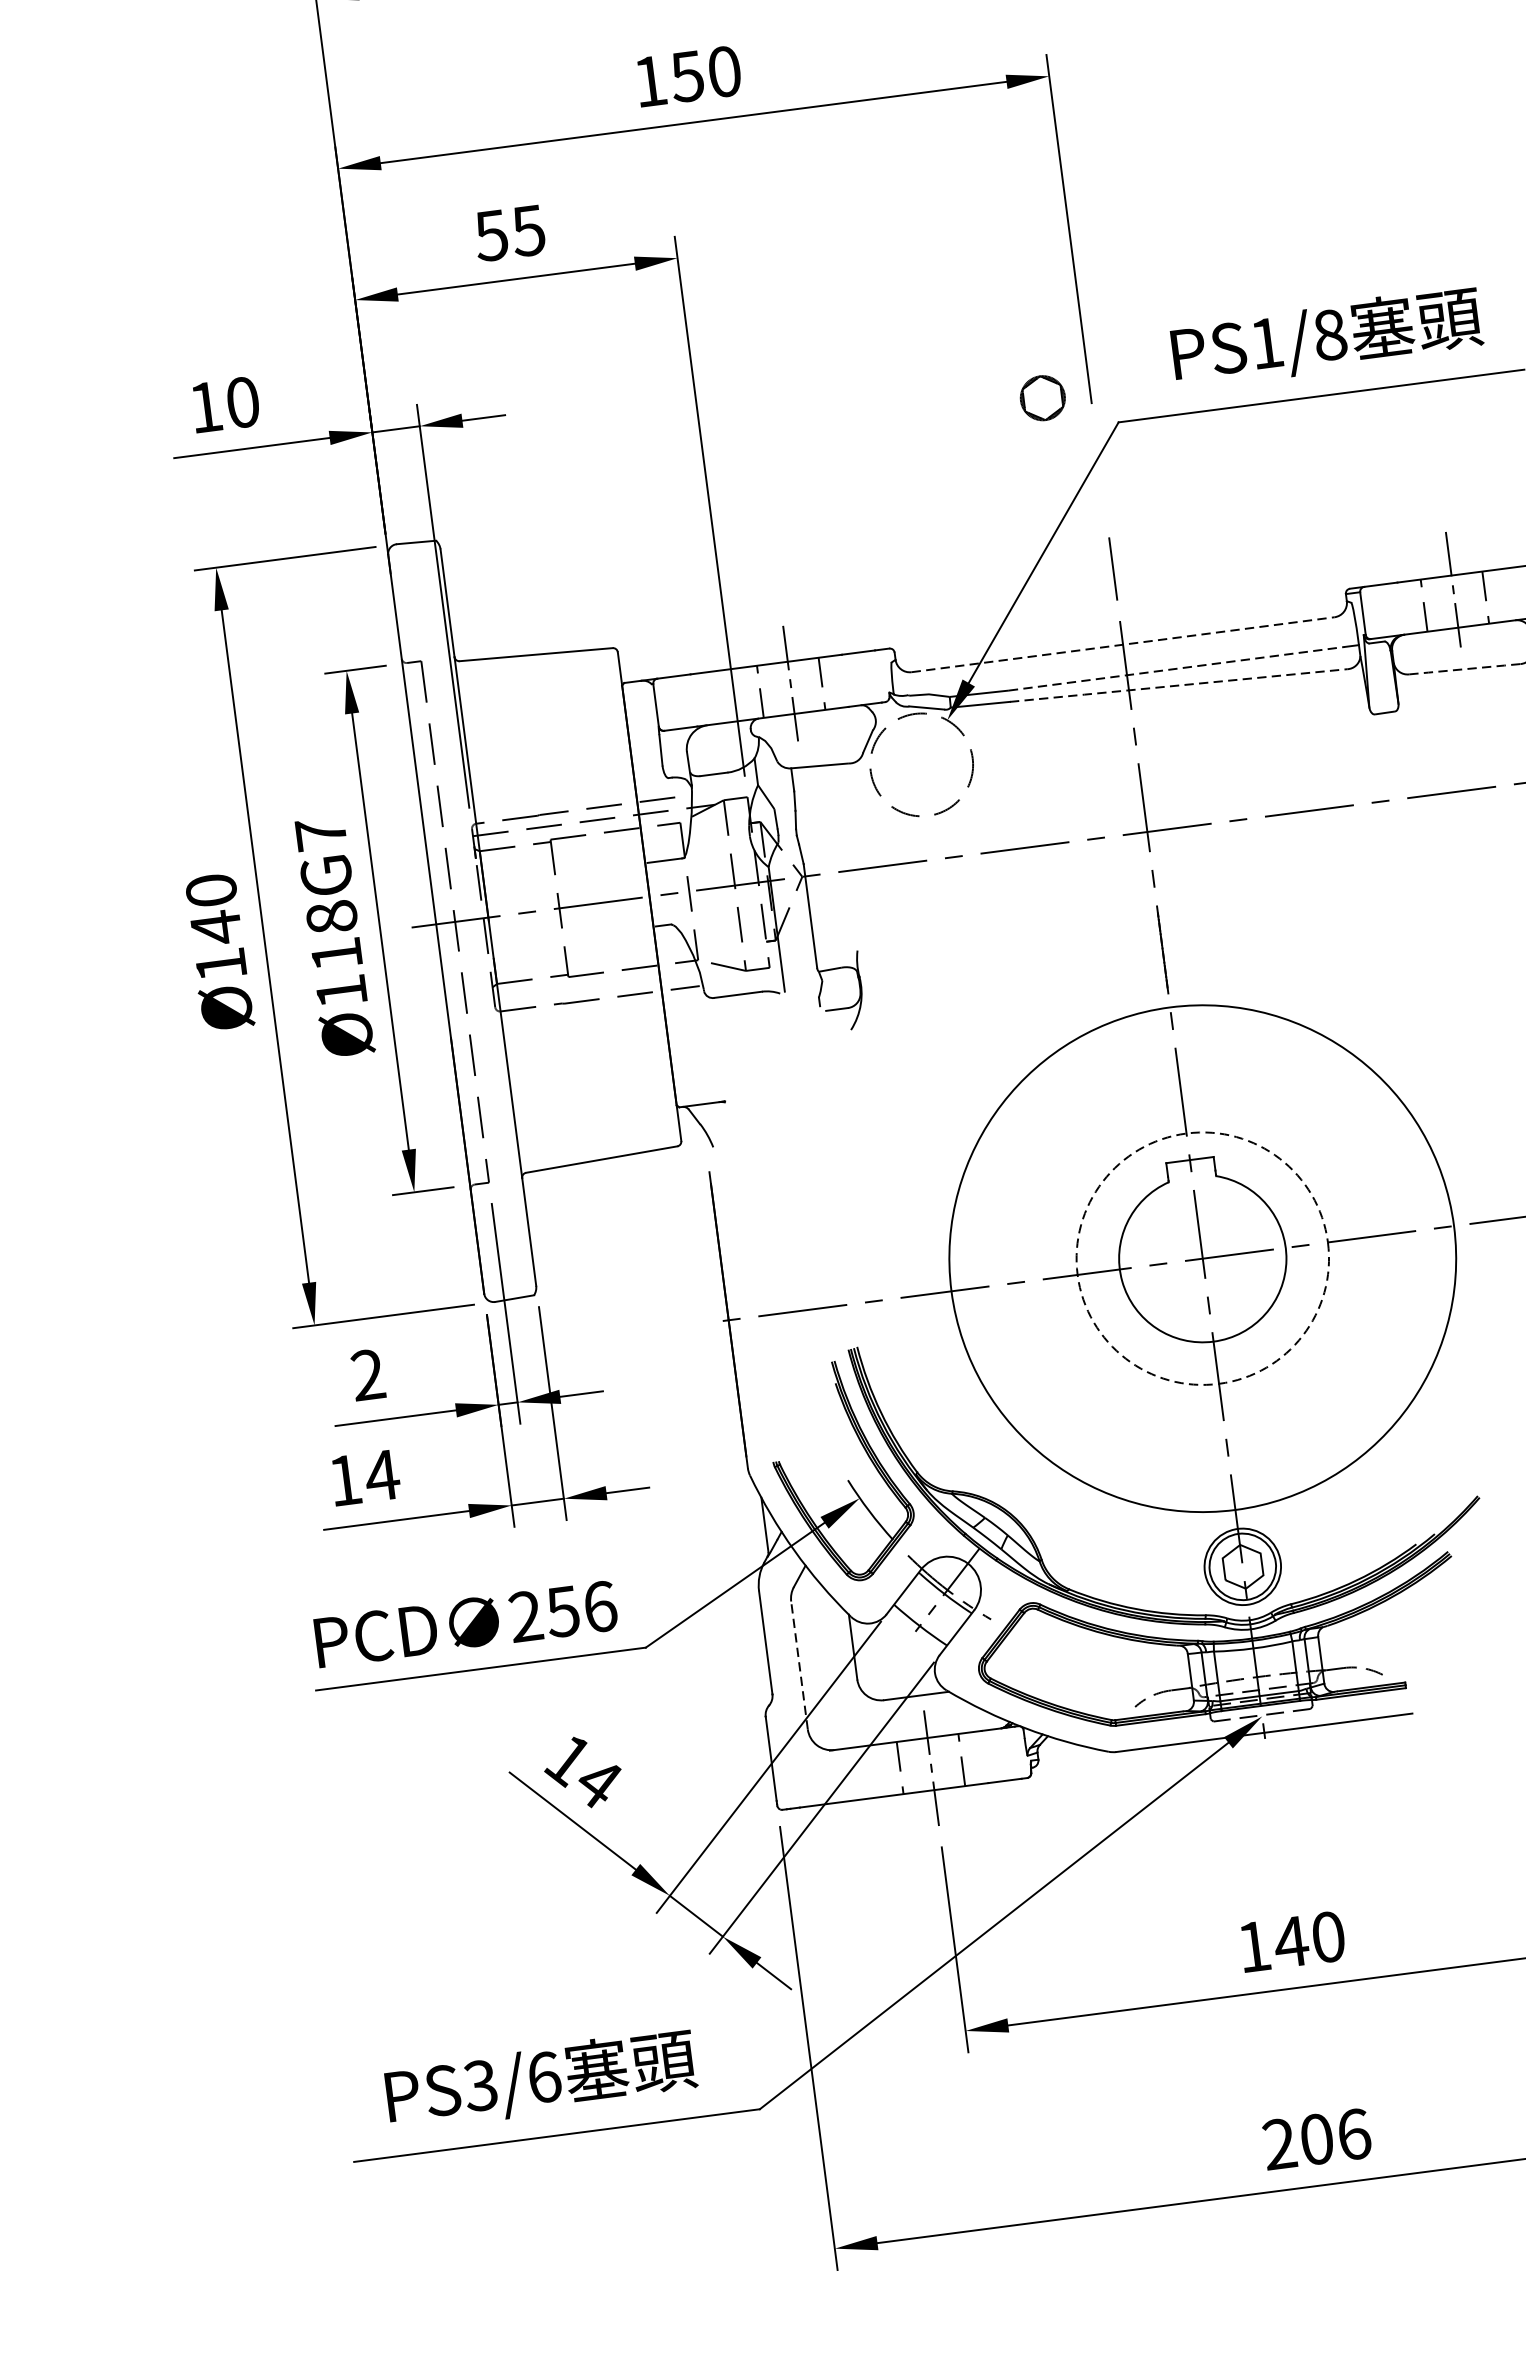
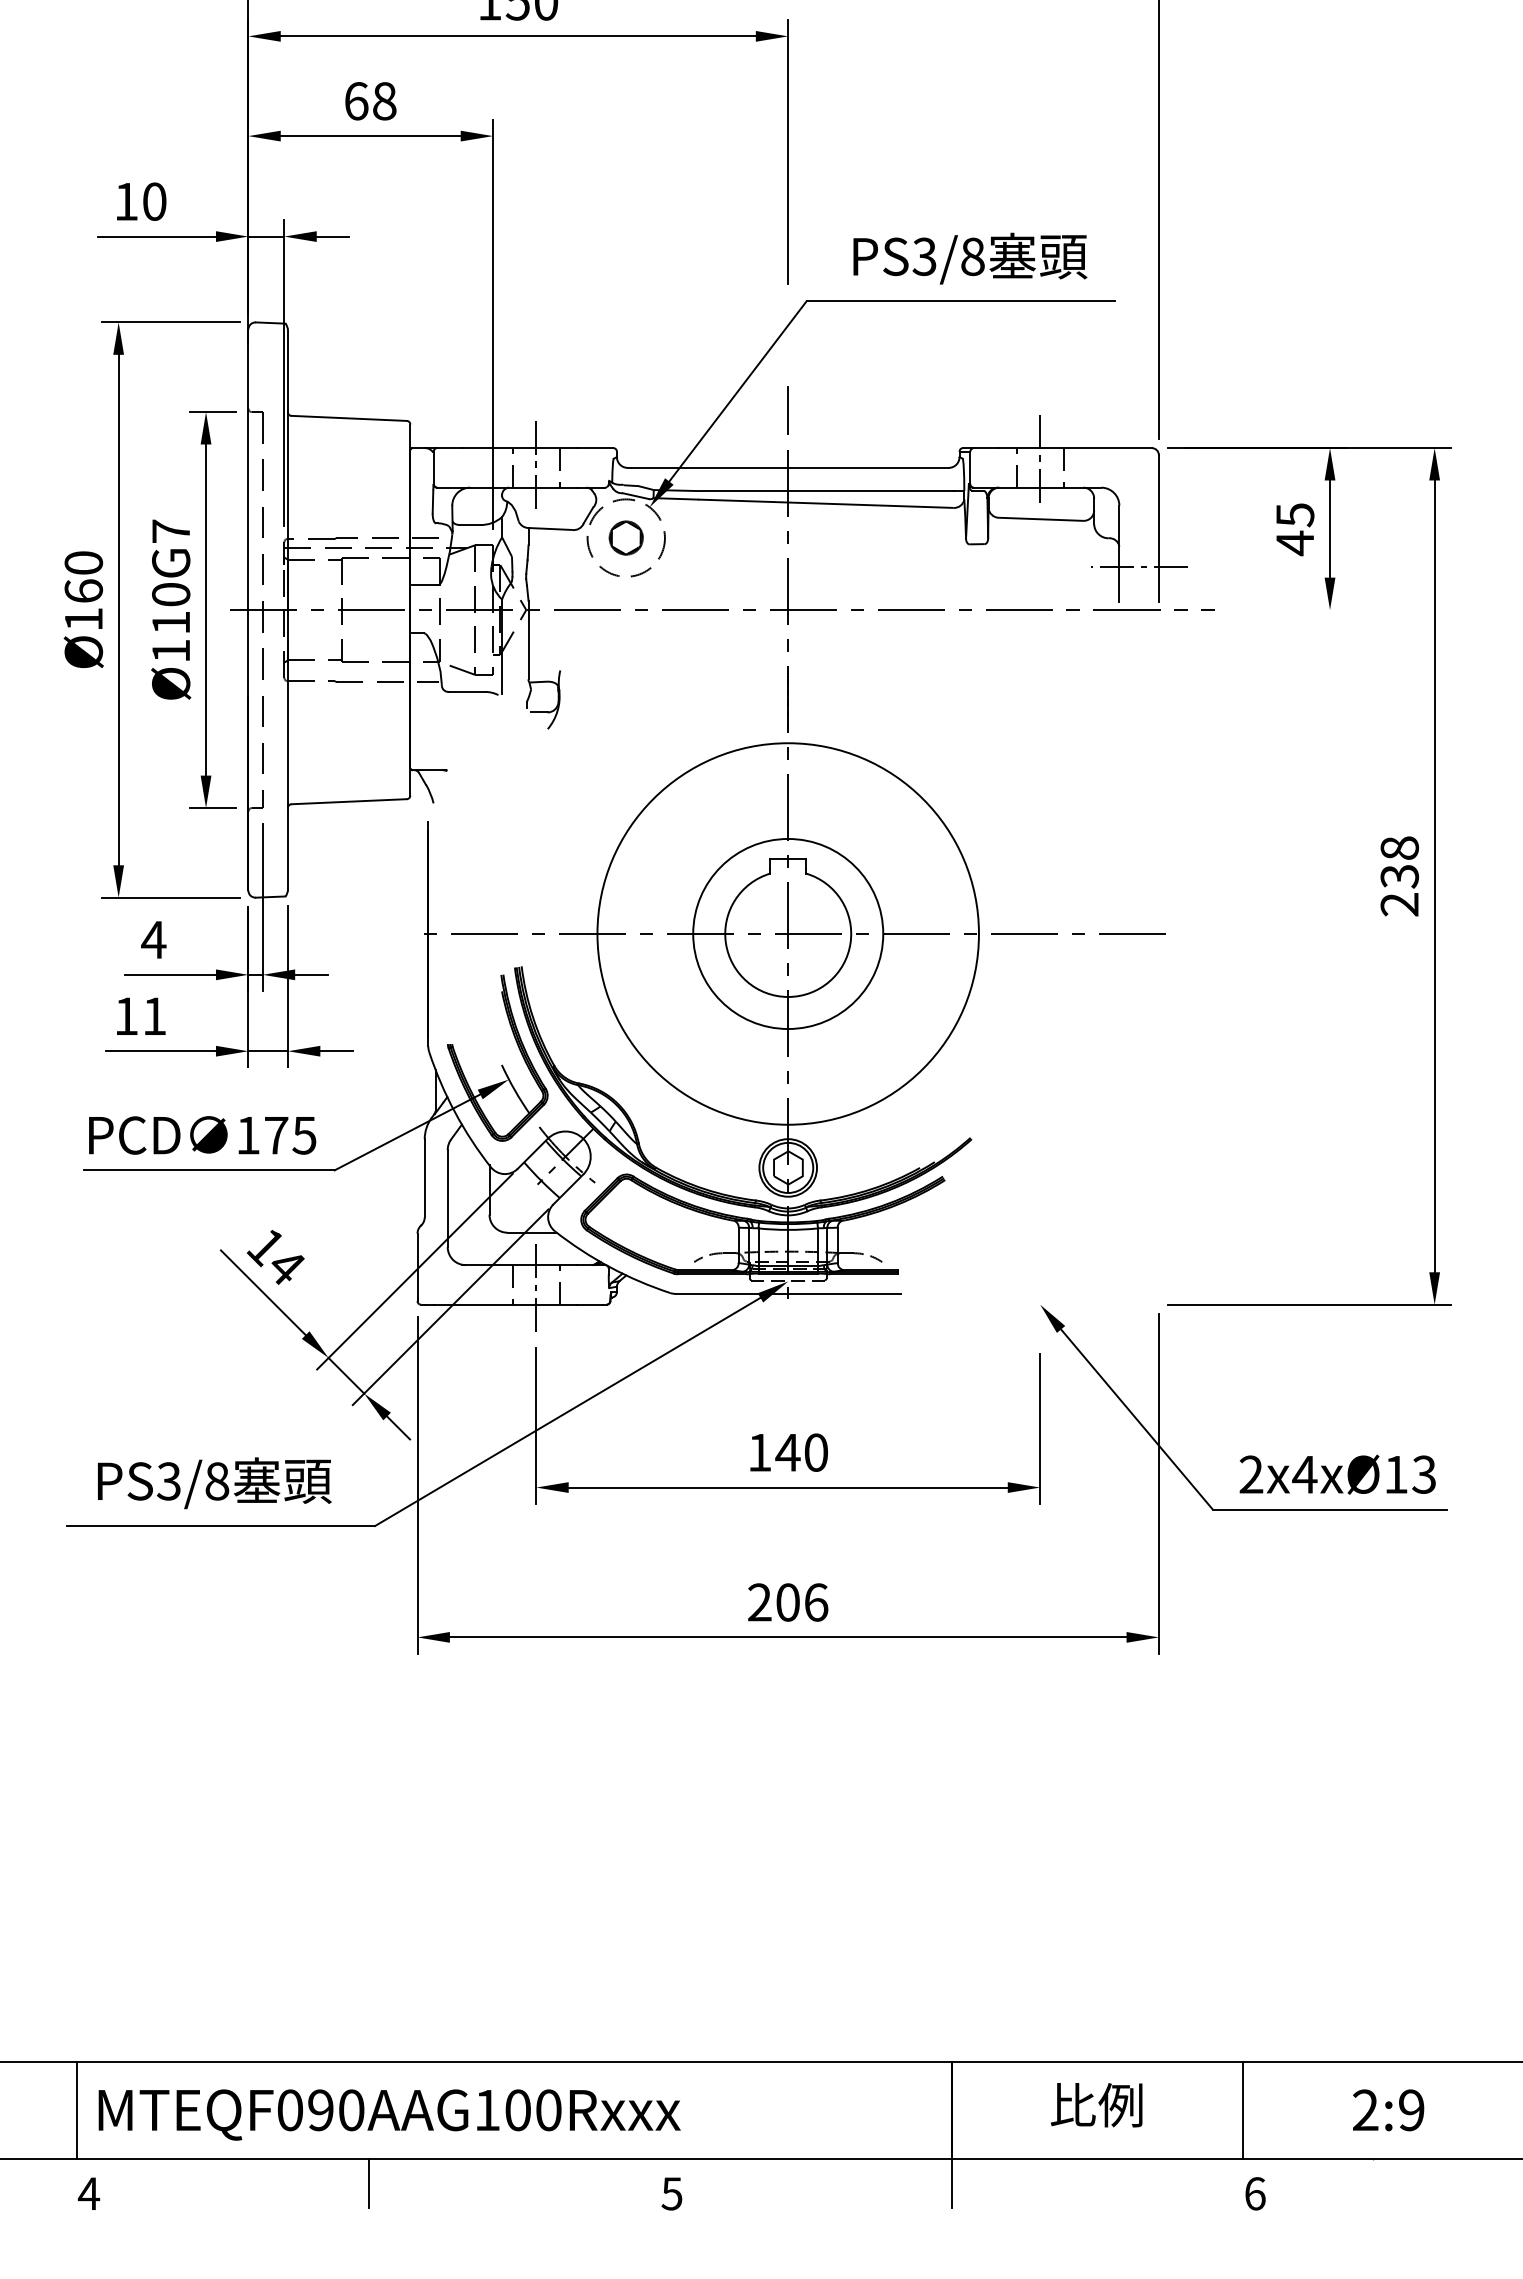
text: (510, 233) -> (370, 101), 55 -> 68
text: (1266, 342) -> (924, 256), PS1/8 -> PS3/8
part: (1041, 397) -> (625, 537), moved
line: (1123, 644) -> (788, 467), dashed -> solid
line: (1177, 669) -> (826, 491), dashed -> solid
line: (1465, 669) -> (1041, 519), dashed -> solid
line: (1178, 685) -> (825, 503), dashed -> solid
text: (332, 917) -> (171, 594), Ø118G7 -> Ø110G7
text: (215, 928) -> (83, 591), Ø140 -> Ø160
circle: (1203, 1258) -> (788, 933), dashed -> solid
text: (367, 1374) -> (153, 939), 2 -> 4
text: (381, 1474) -> (154, 1015), 14 -> 11
text: (563, 1611) -> (276, 1135), 256 -> 175
line: (799, 1665) -> (447, 1198), dashed -> solid
text: (544, 2077) -> (217, 1481), PS3/6 -> PS3/8

